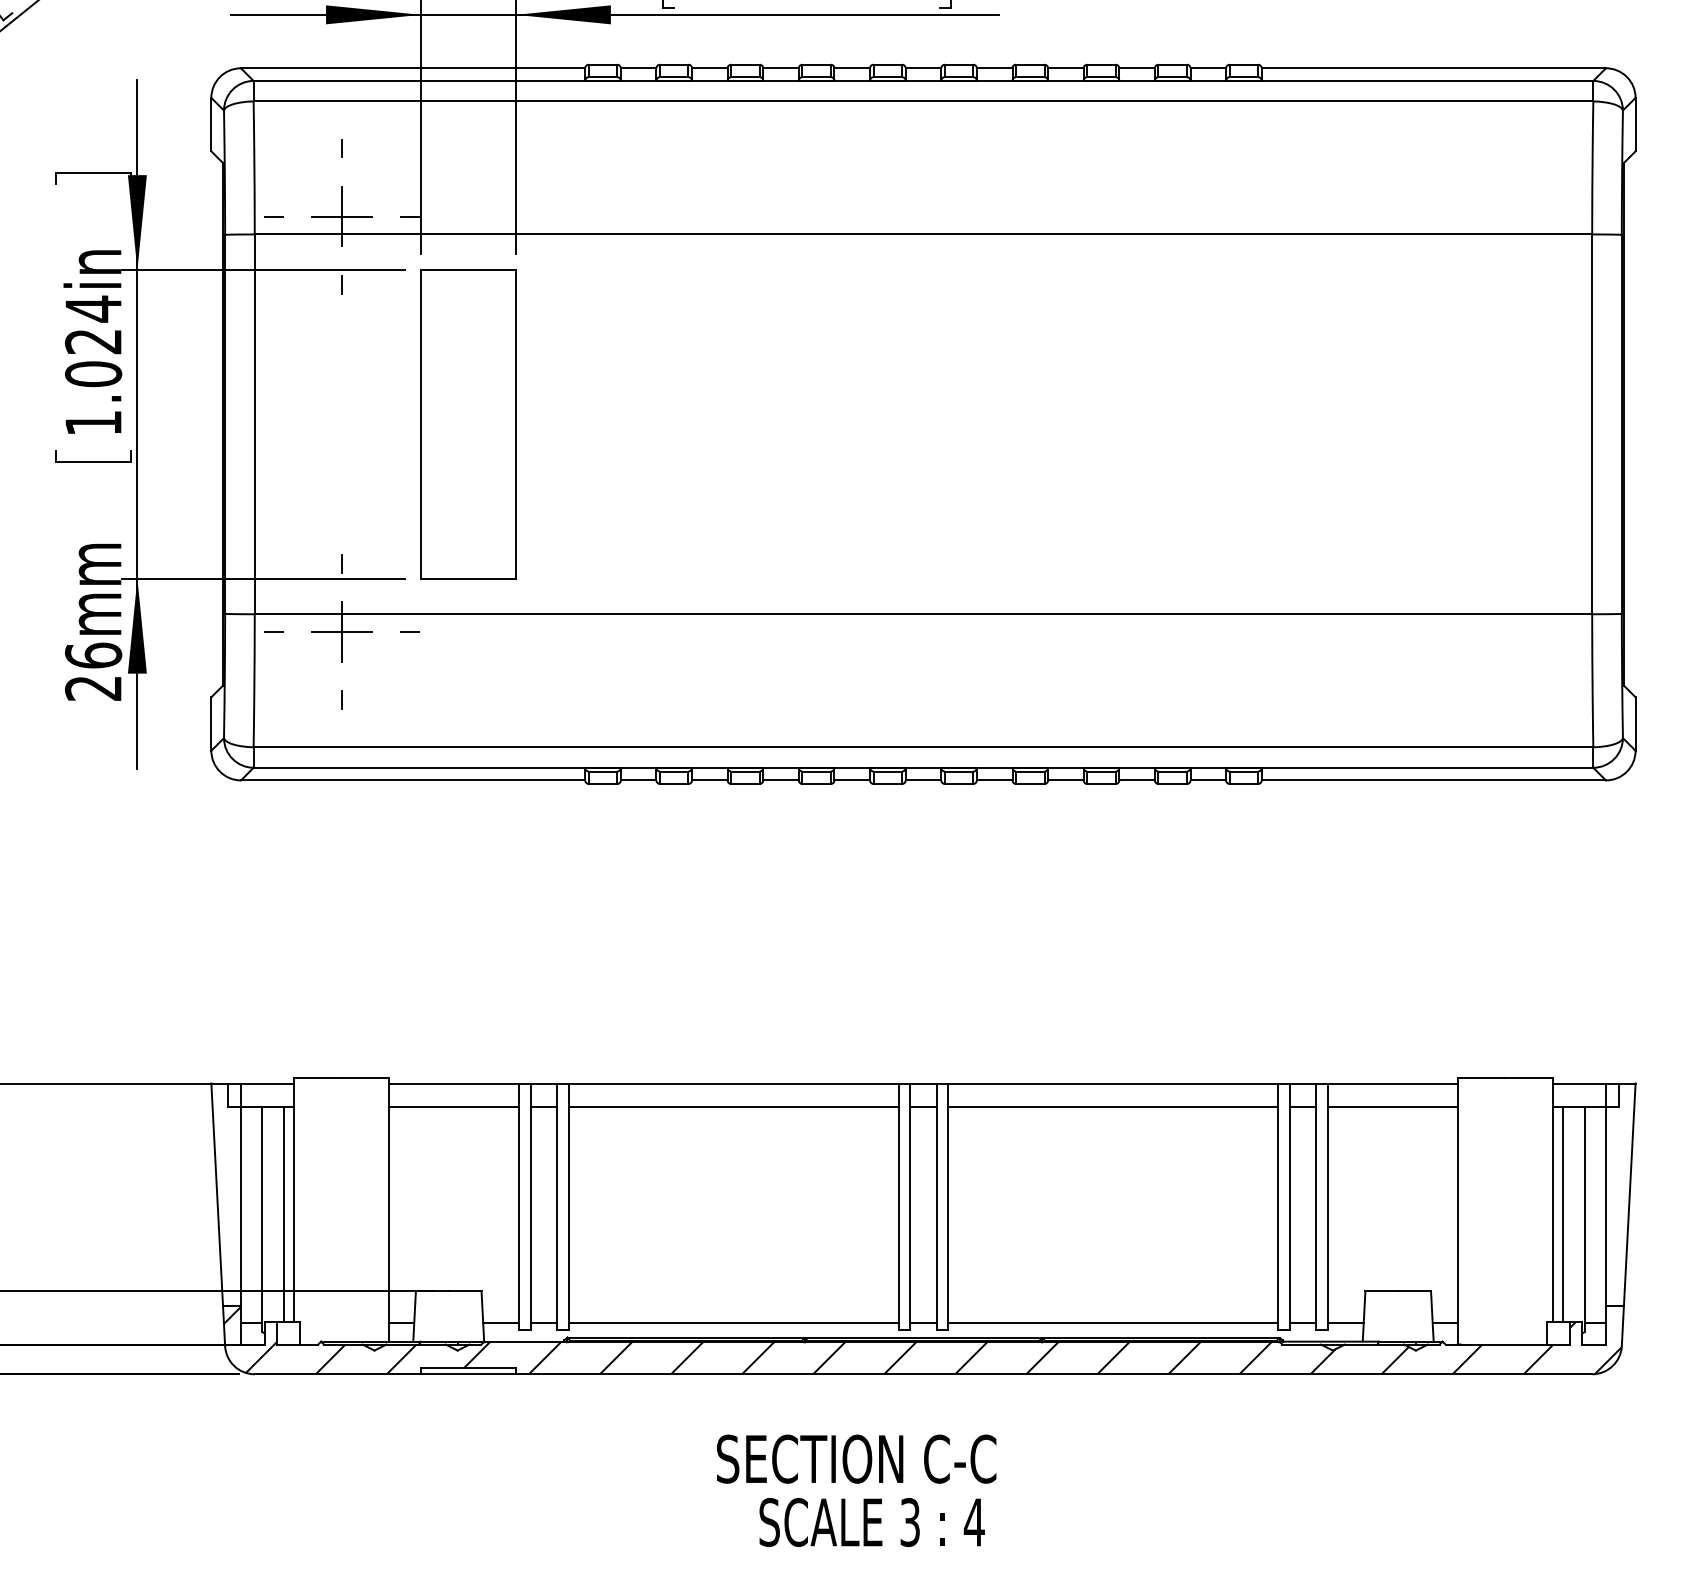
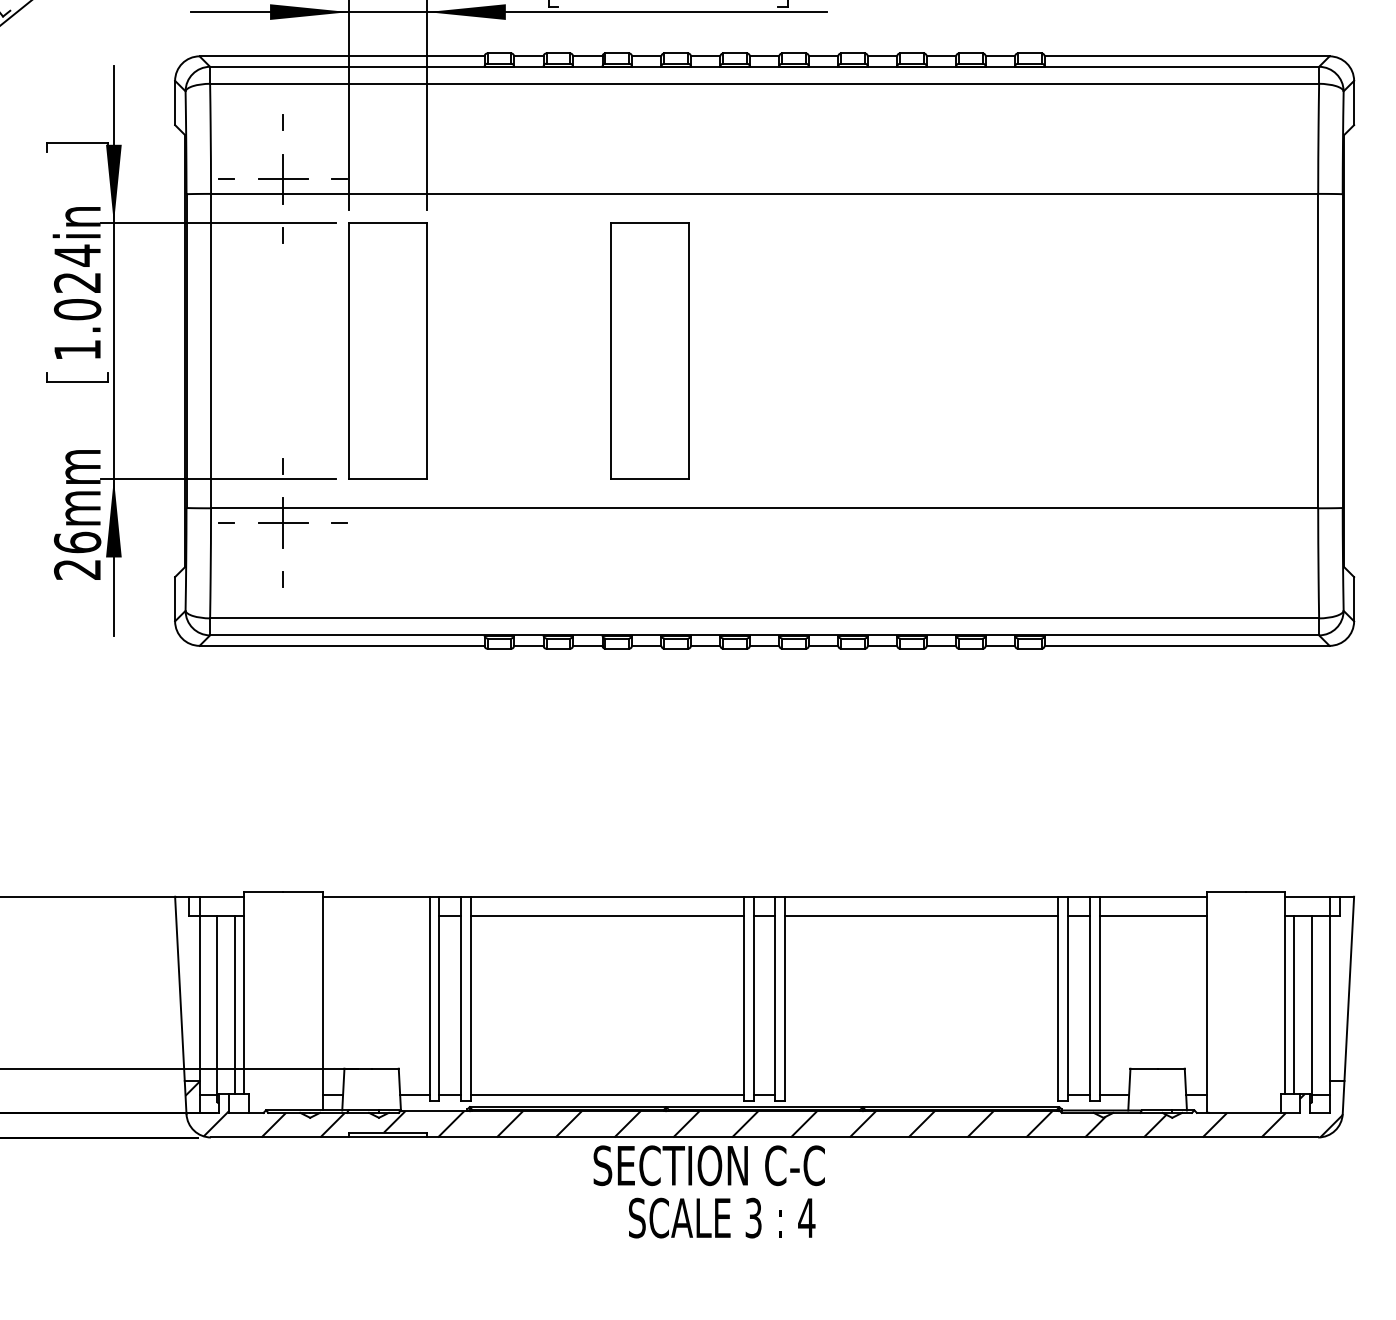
part: (784, 423) -> (649, 350), added
line: (453, 1107) -> (375, 916), removed
line: (1112, 1322) -> (921, 1094), removed
text: (855, 1490) -> (708, 1191), moved

